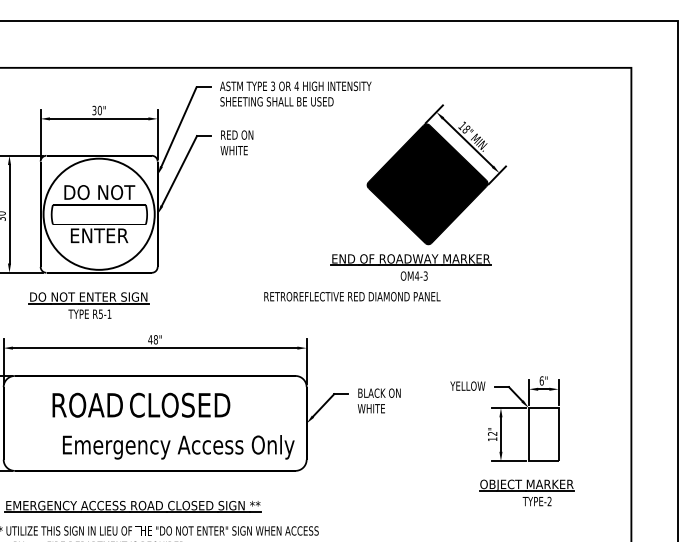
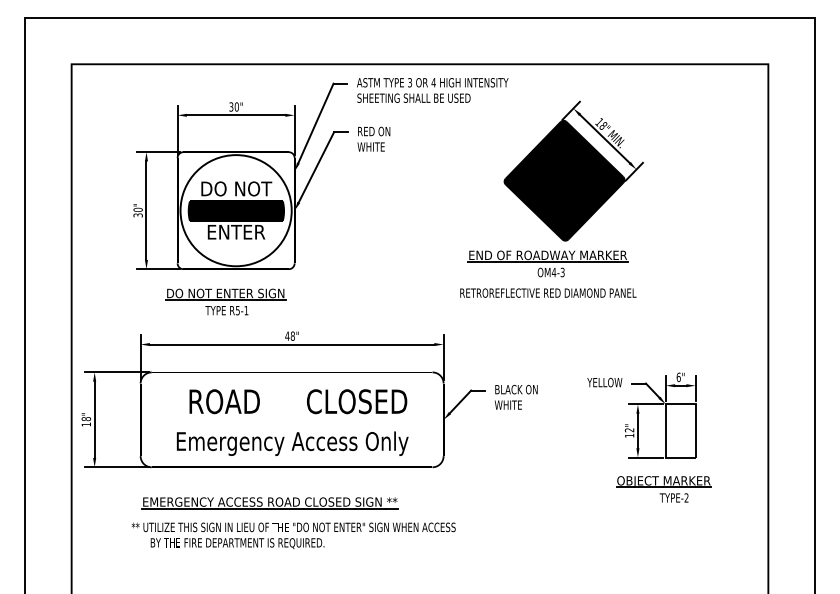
fill: (99, 214) -> (236, 210), added
text: (352, 296) -> (548, 292), moved
text: (180, 405) -> (357, 401), moved
text: (178, 447) -> (292, 443), moved

